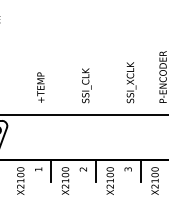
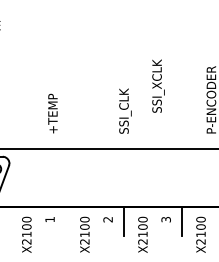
text: (131, 82) -> (158, 85), moved
text: (86, 85) -> (125, 110), moved
line: (51, 170) -> (66, 221), removed

